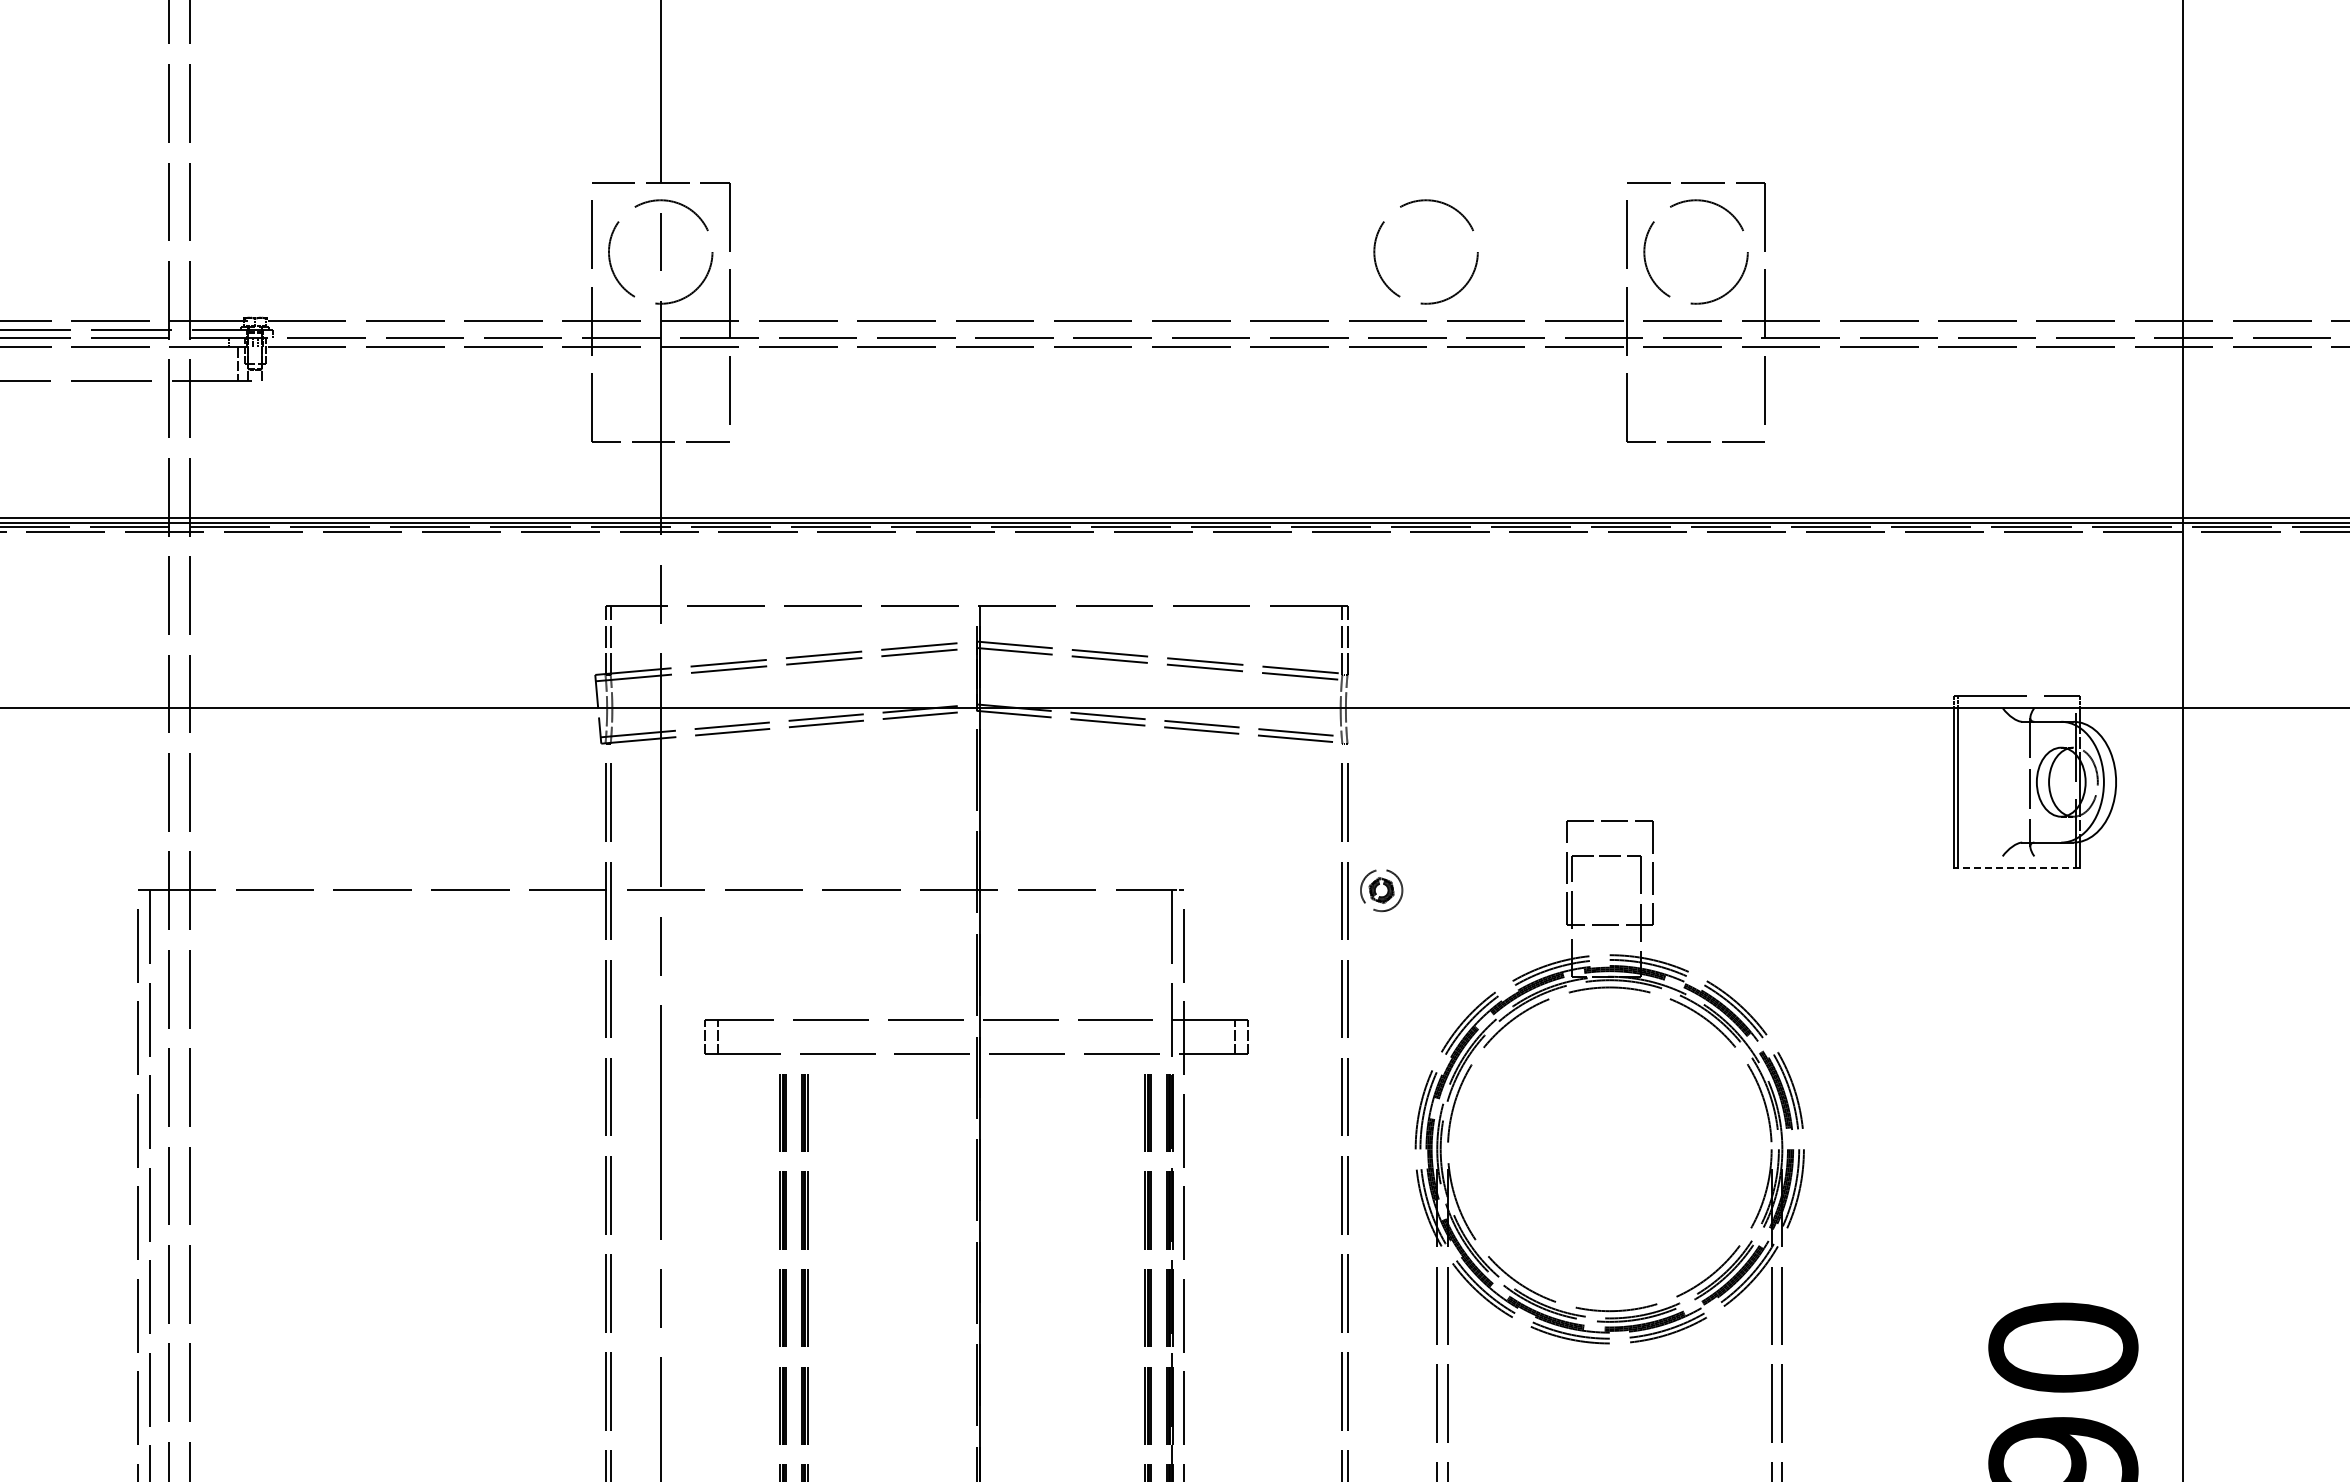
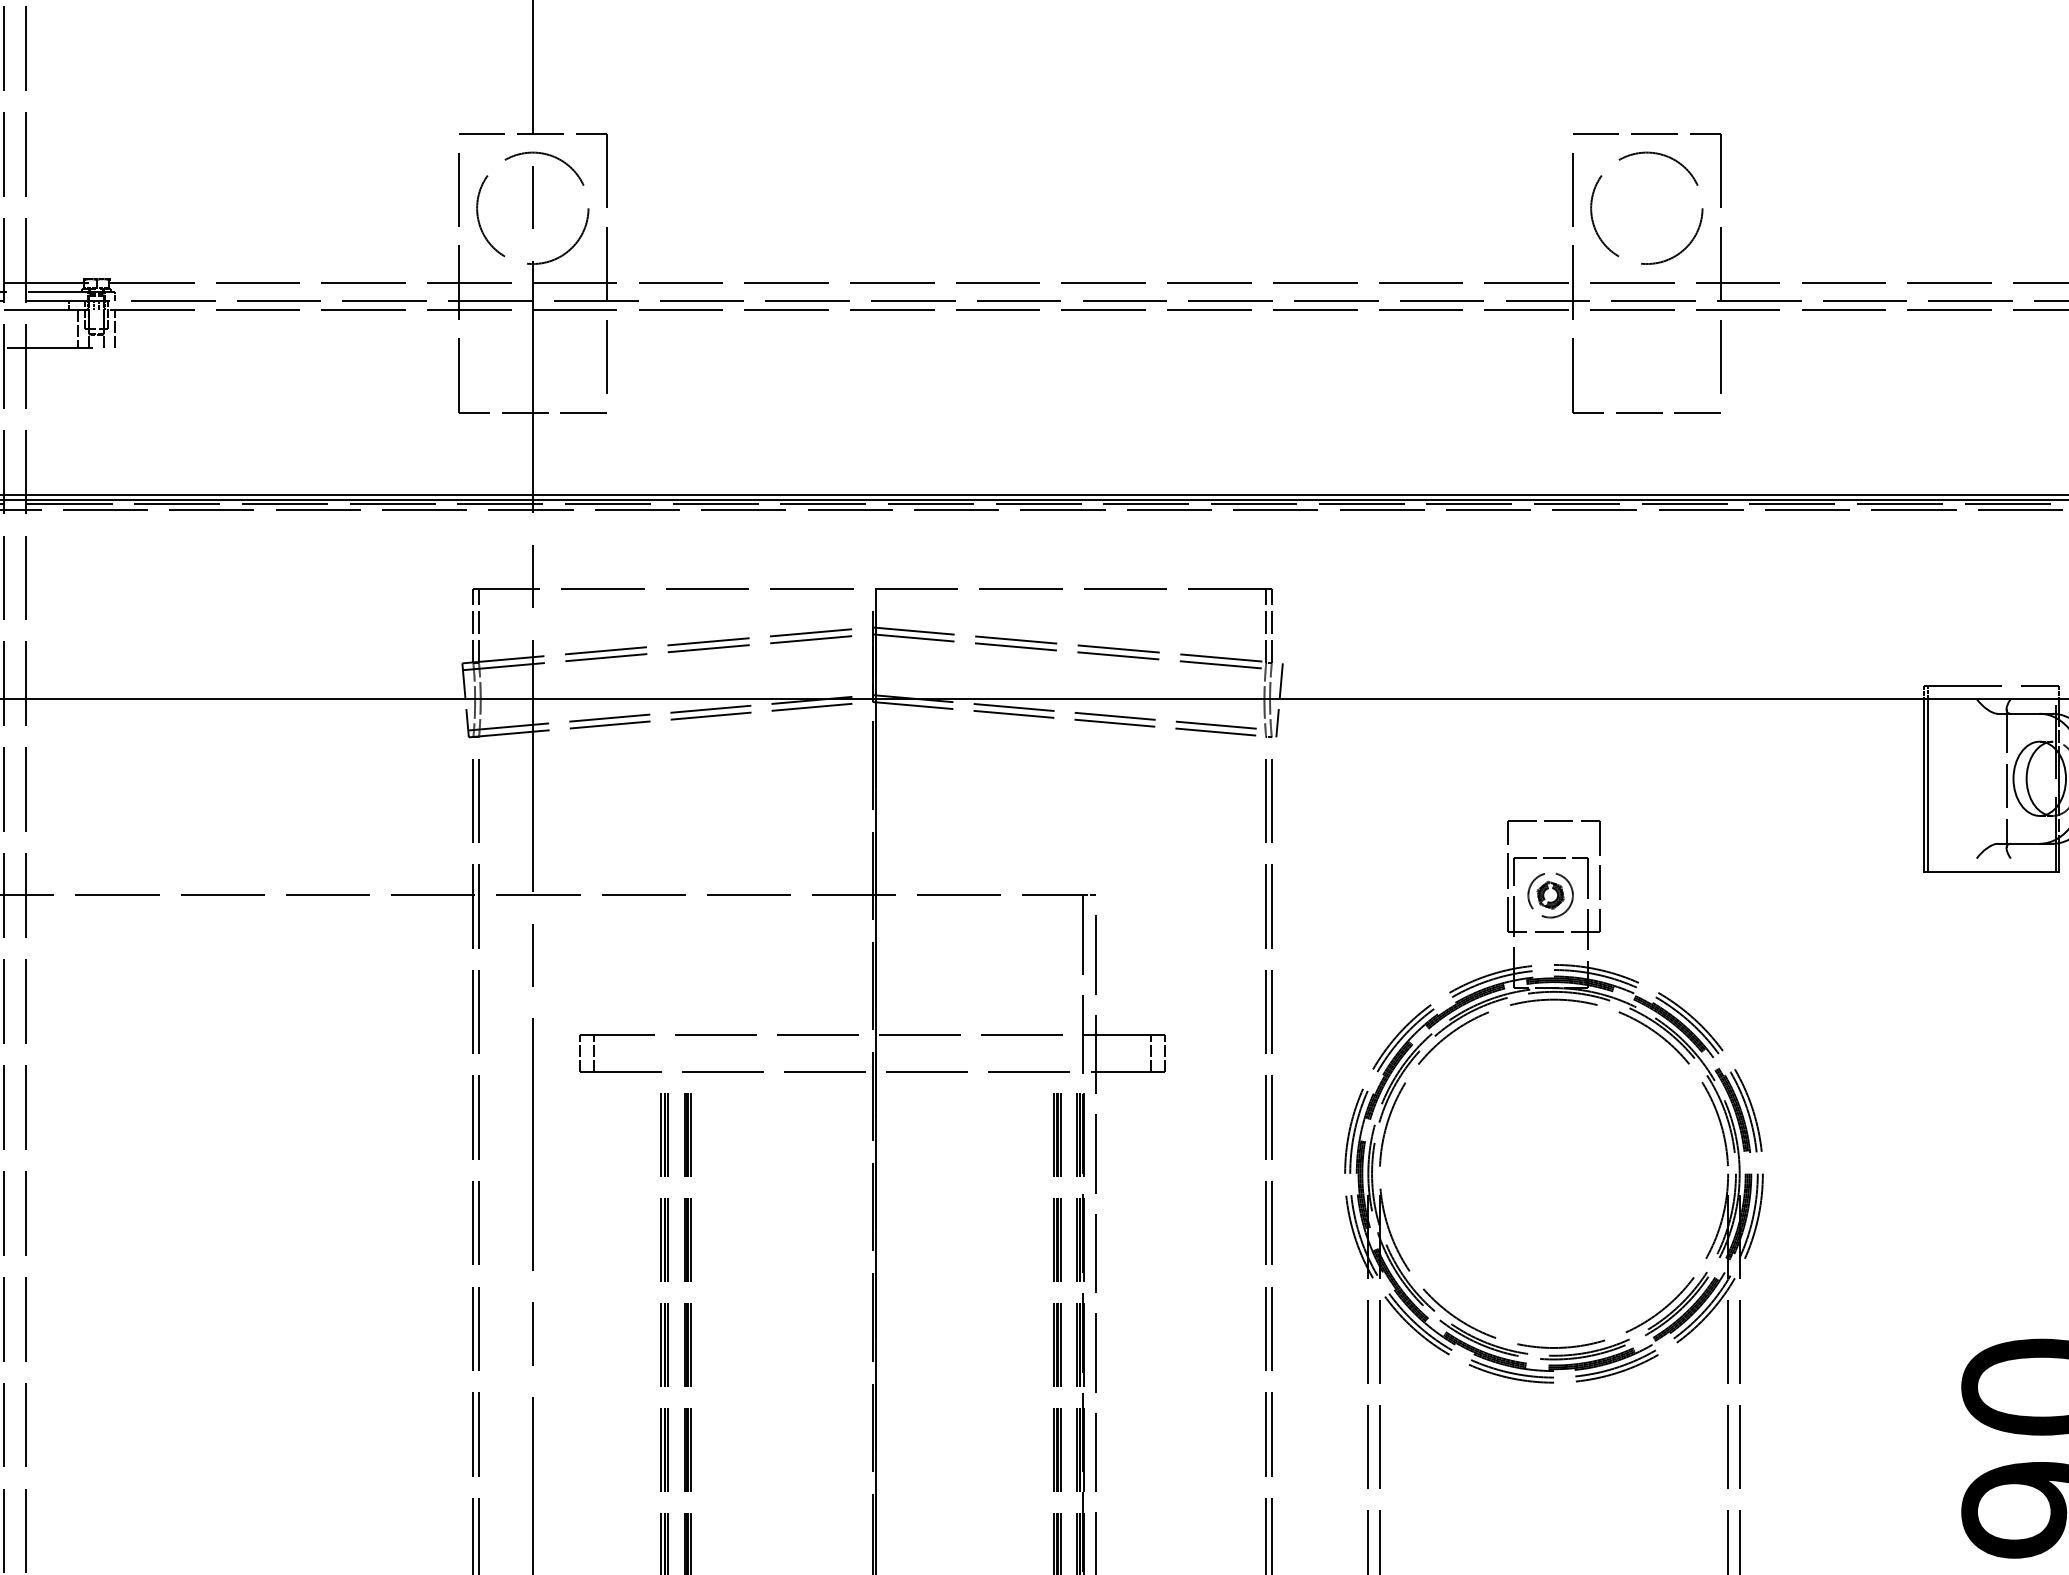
circle: (1425, 251) -> (1355, 207), removed
line: (272, 363) -> (115, 328), added
line: (1354, 708) -> (1279, 699), added
line: (2018, 868) -> (1993, 871), dashed -> solid
part: (1381, 890) -> (1550, 895), moved

